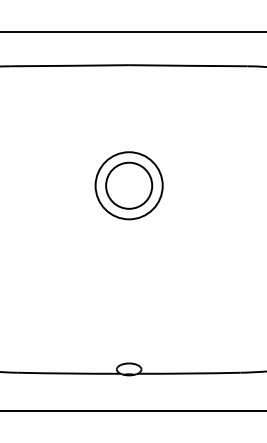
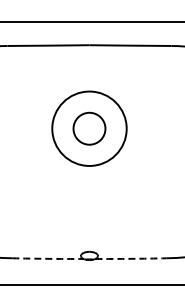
circle: (129, 185) -> (89, 128), size x1.6
arc: (68, 373) -> (47, 258), solid -> dashed
arc: (189, 373) -> (131, 258), solid -> dashed

